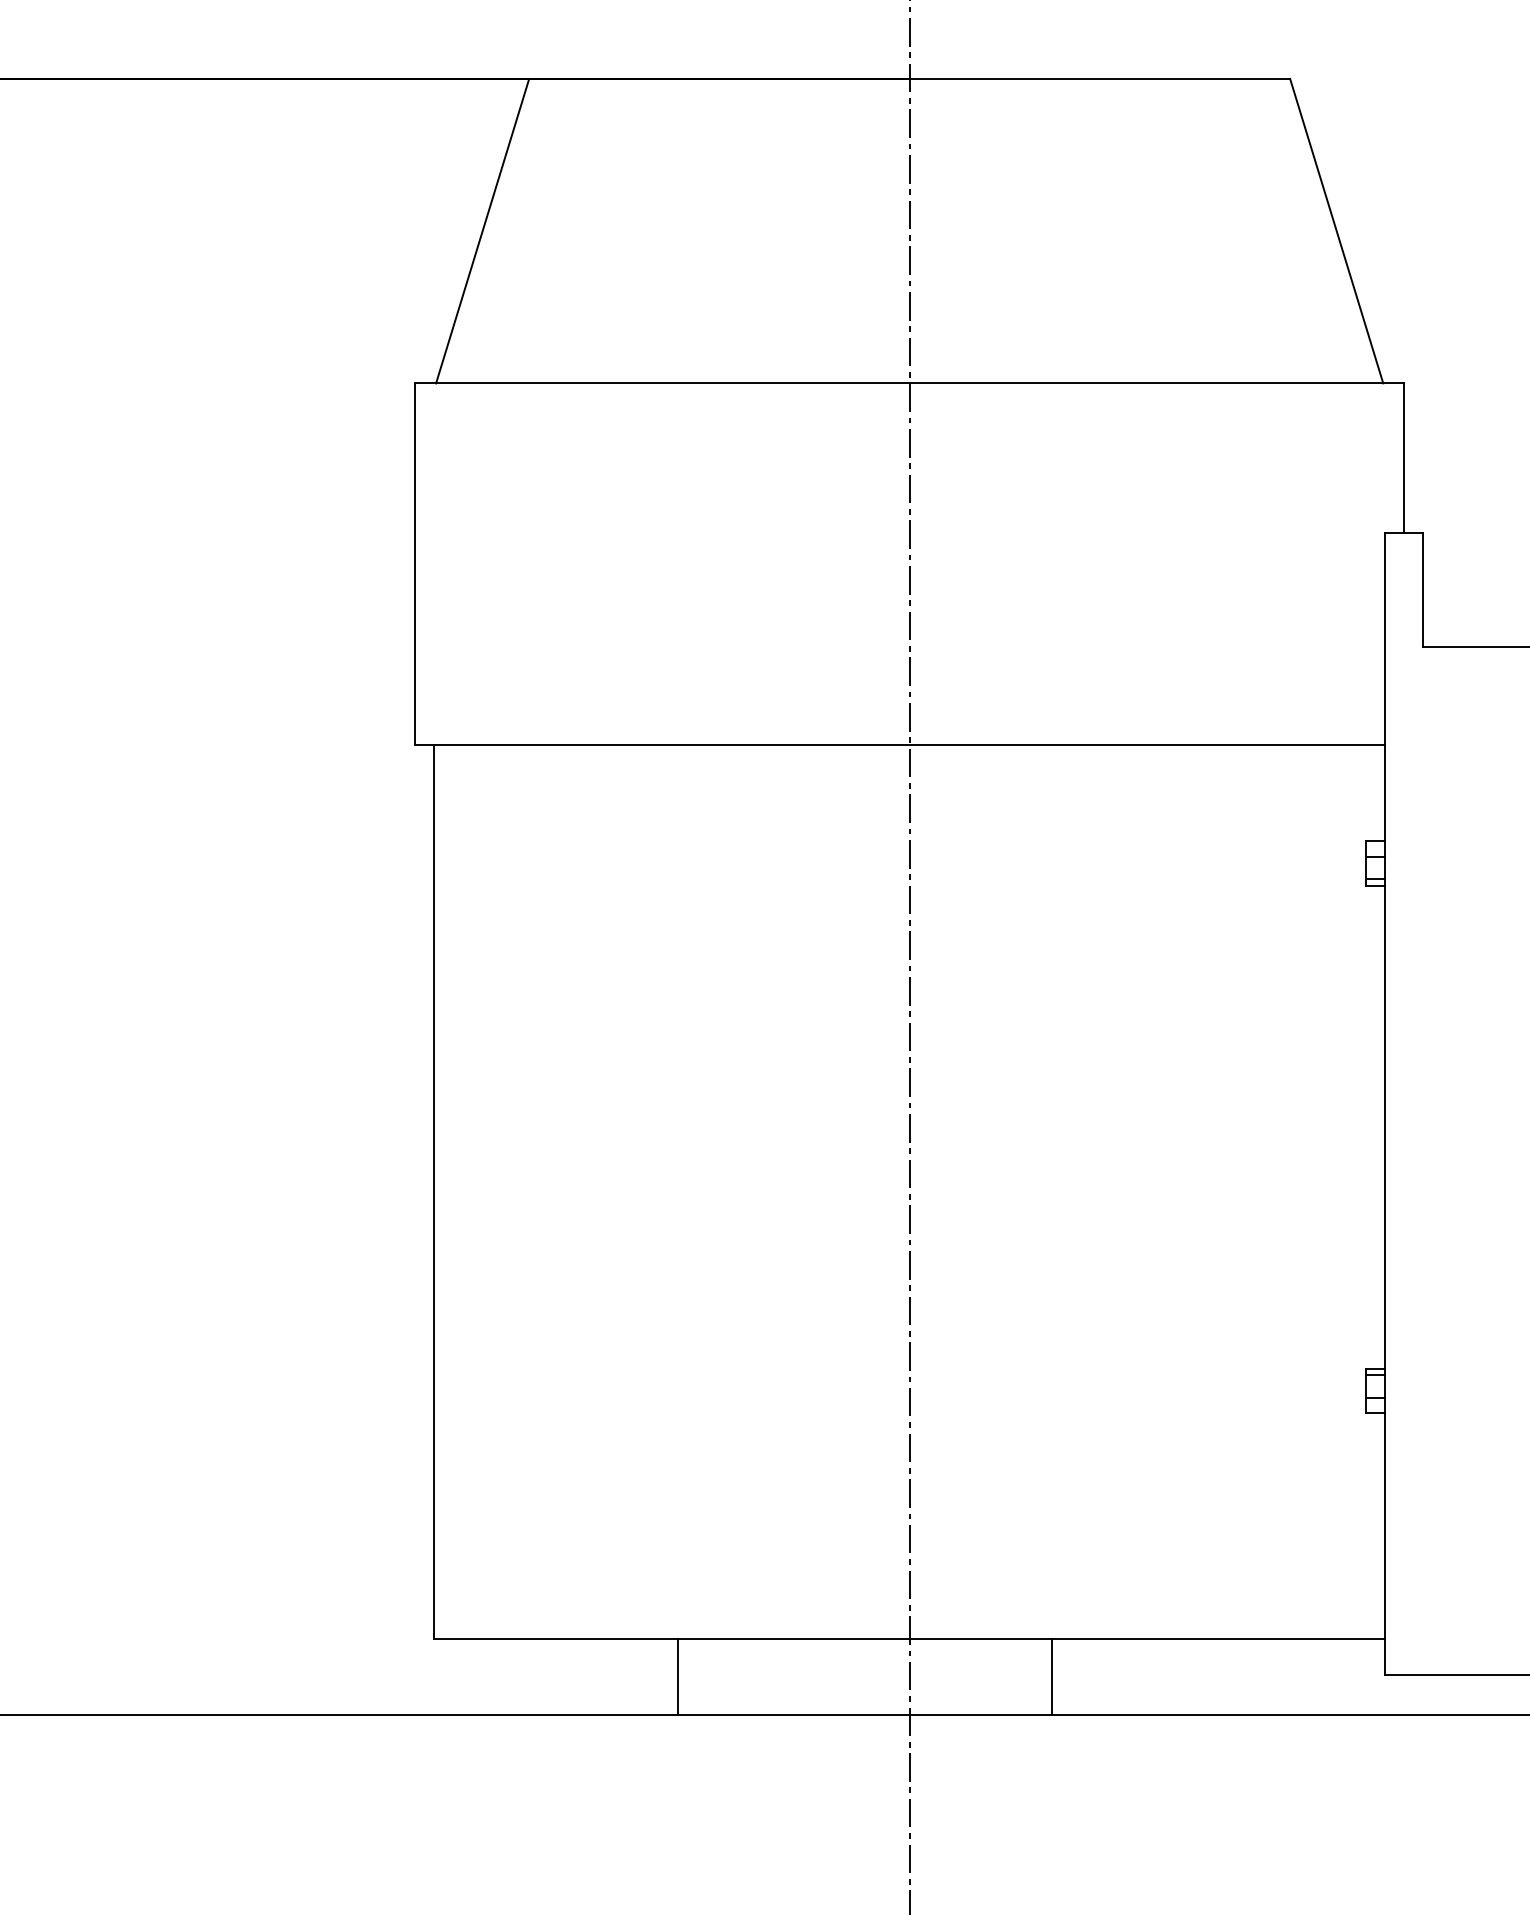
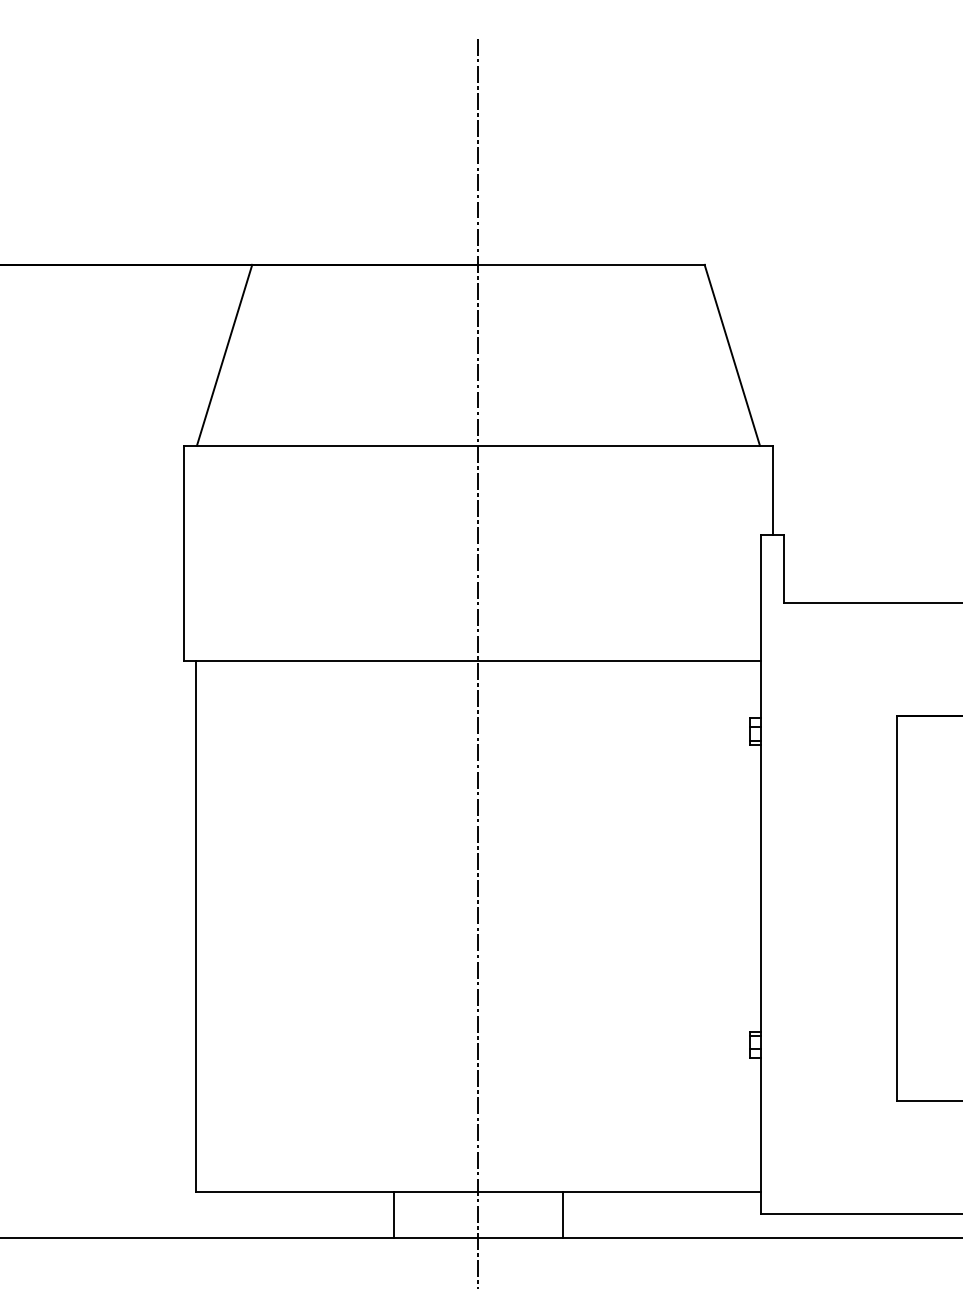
line: (677, 1676) -> (393, 1214), moved

